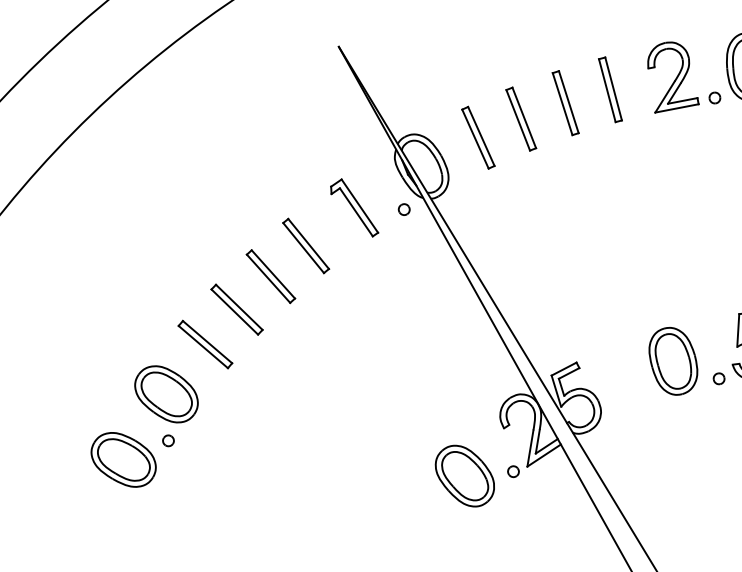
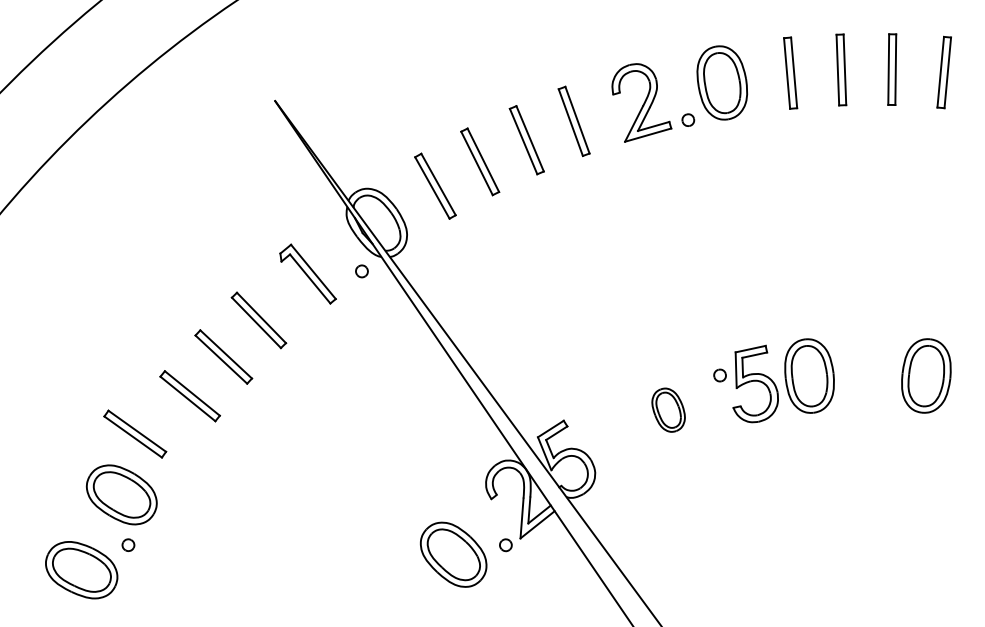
part: (205, 344) -> (135, 433), moved
part: (673, 361) -> (668, 410), size x0.6
part: (718, 378) -> (719, 375), moved

